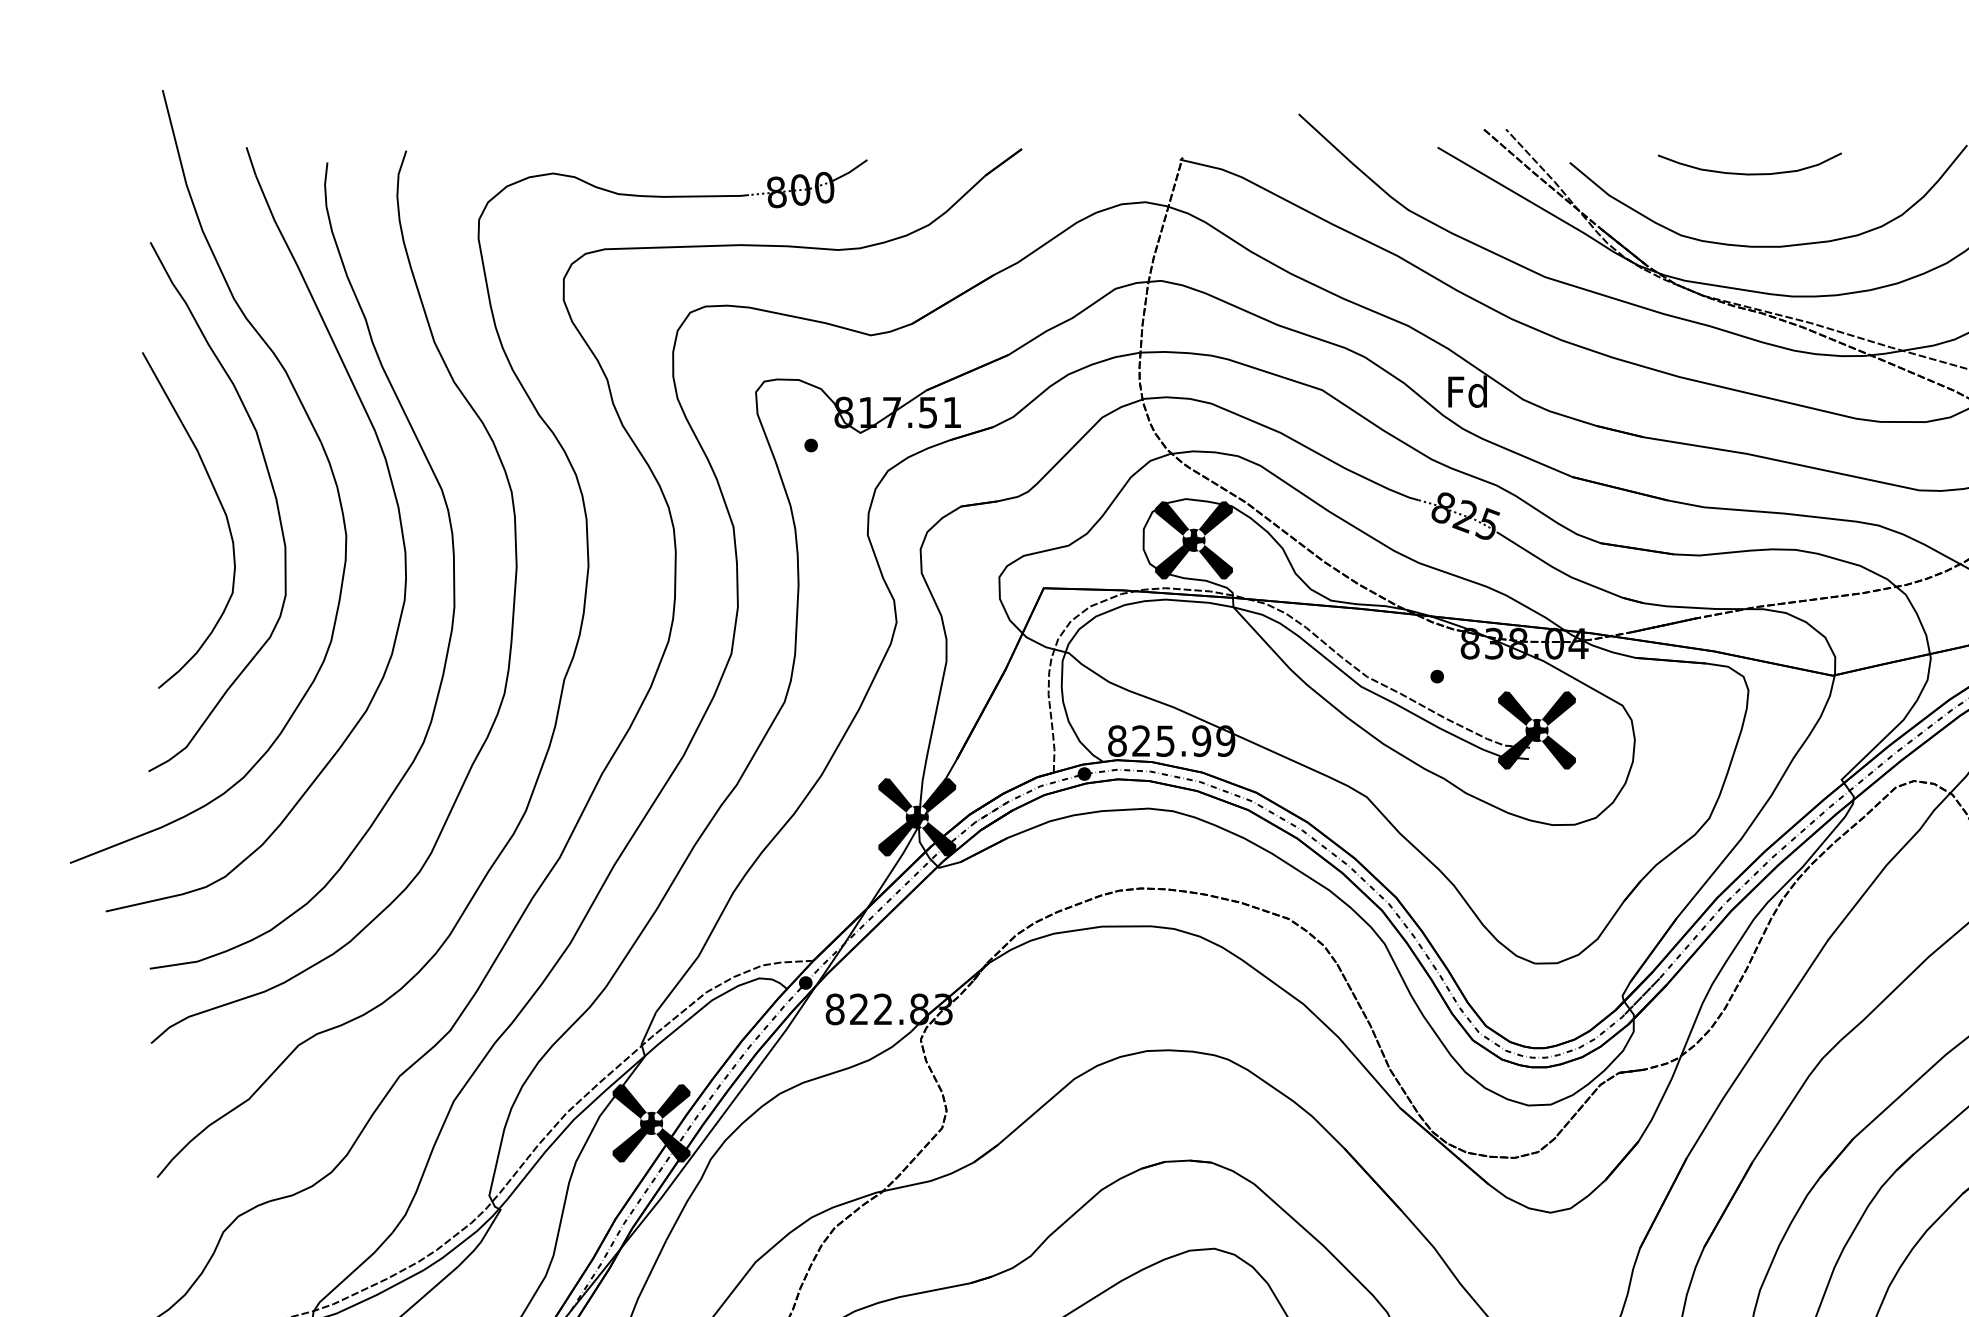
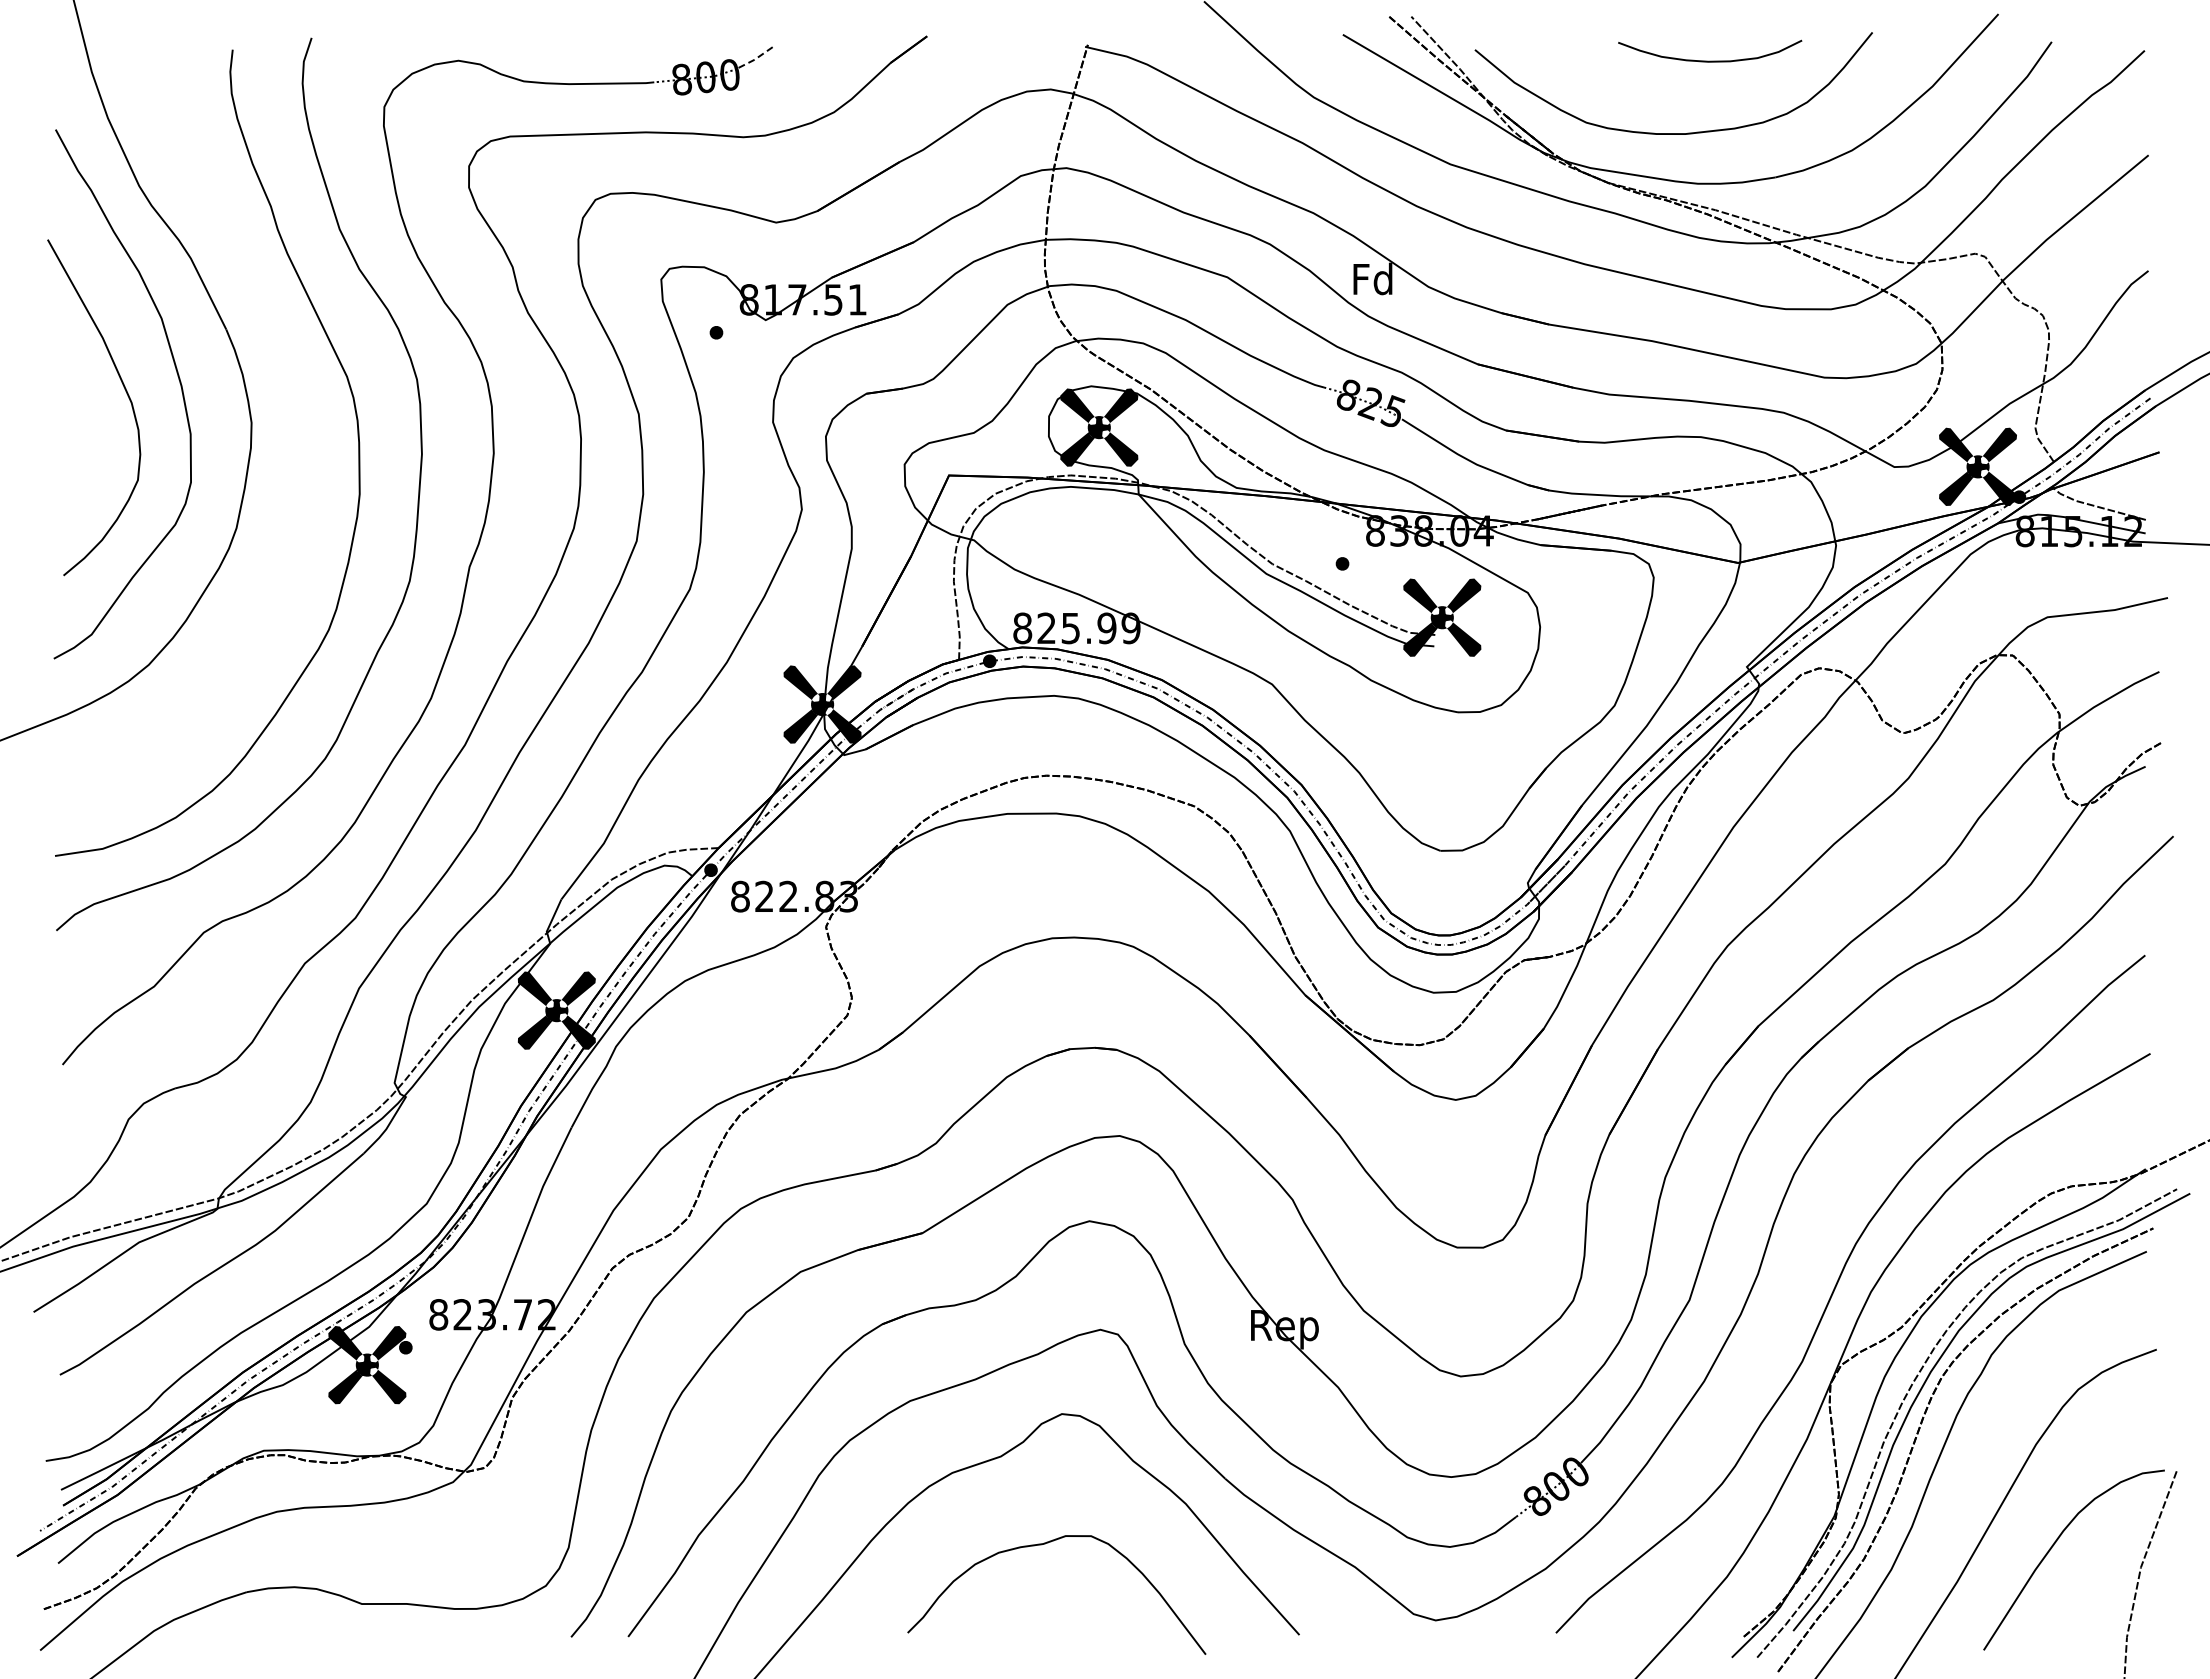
line: (850, 172) -> (755, 59), solid -> dashed
curve: (1750, 173) -> (1710, 60), moved
part: (394, 496) -> (299, 383), removed

